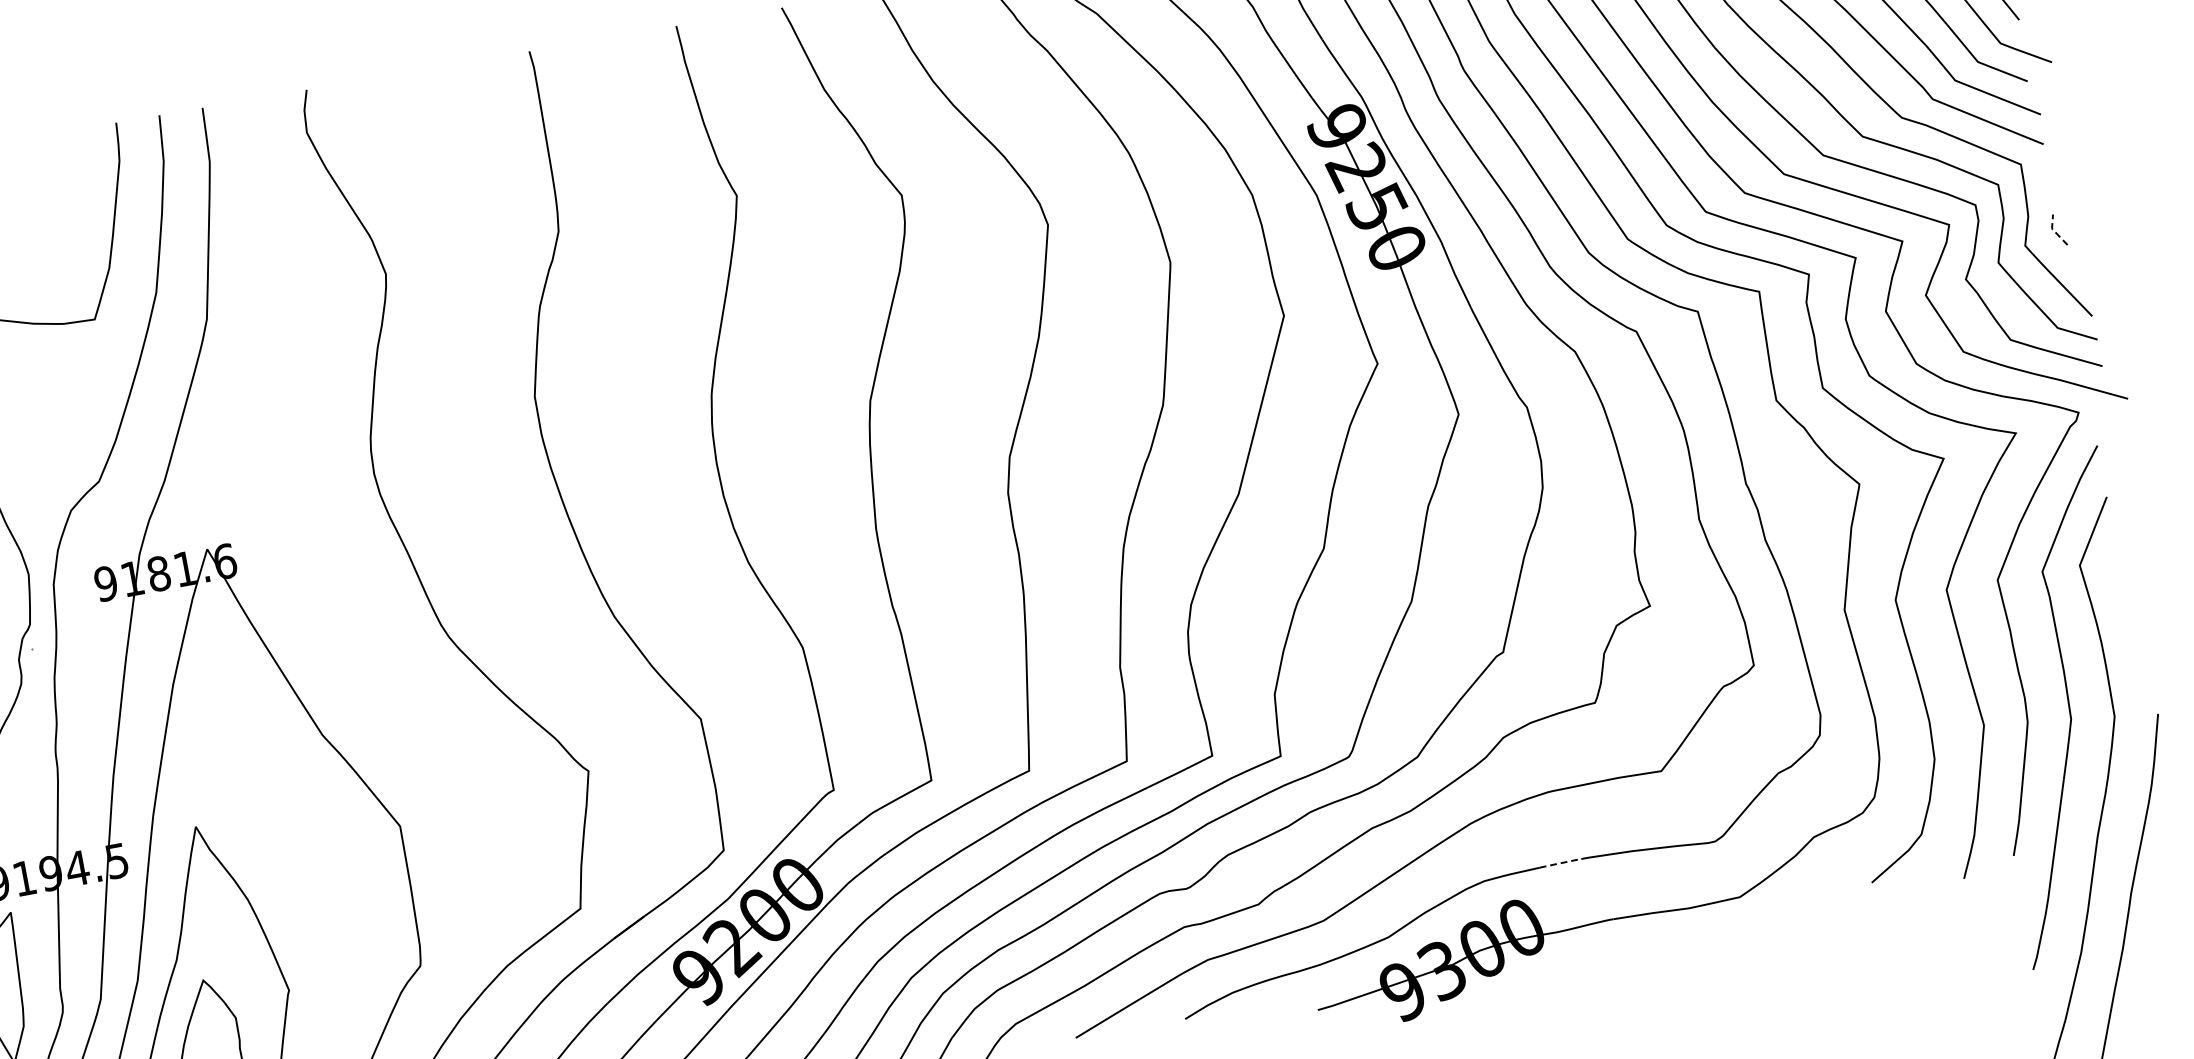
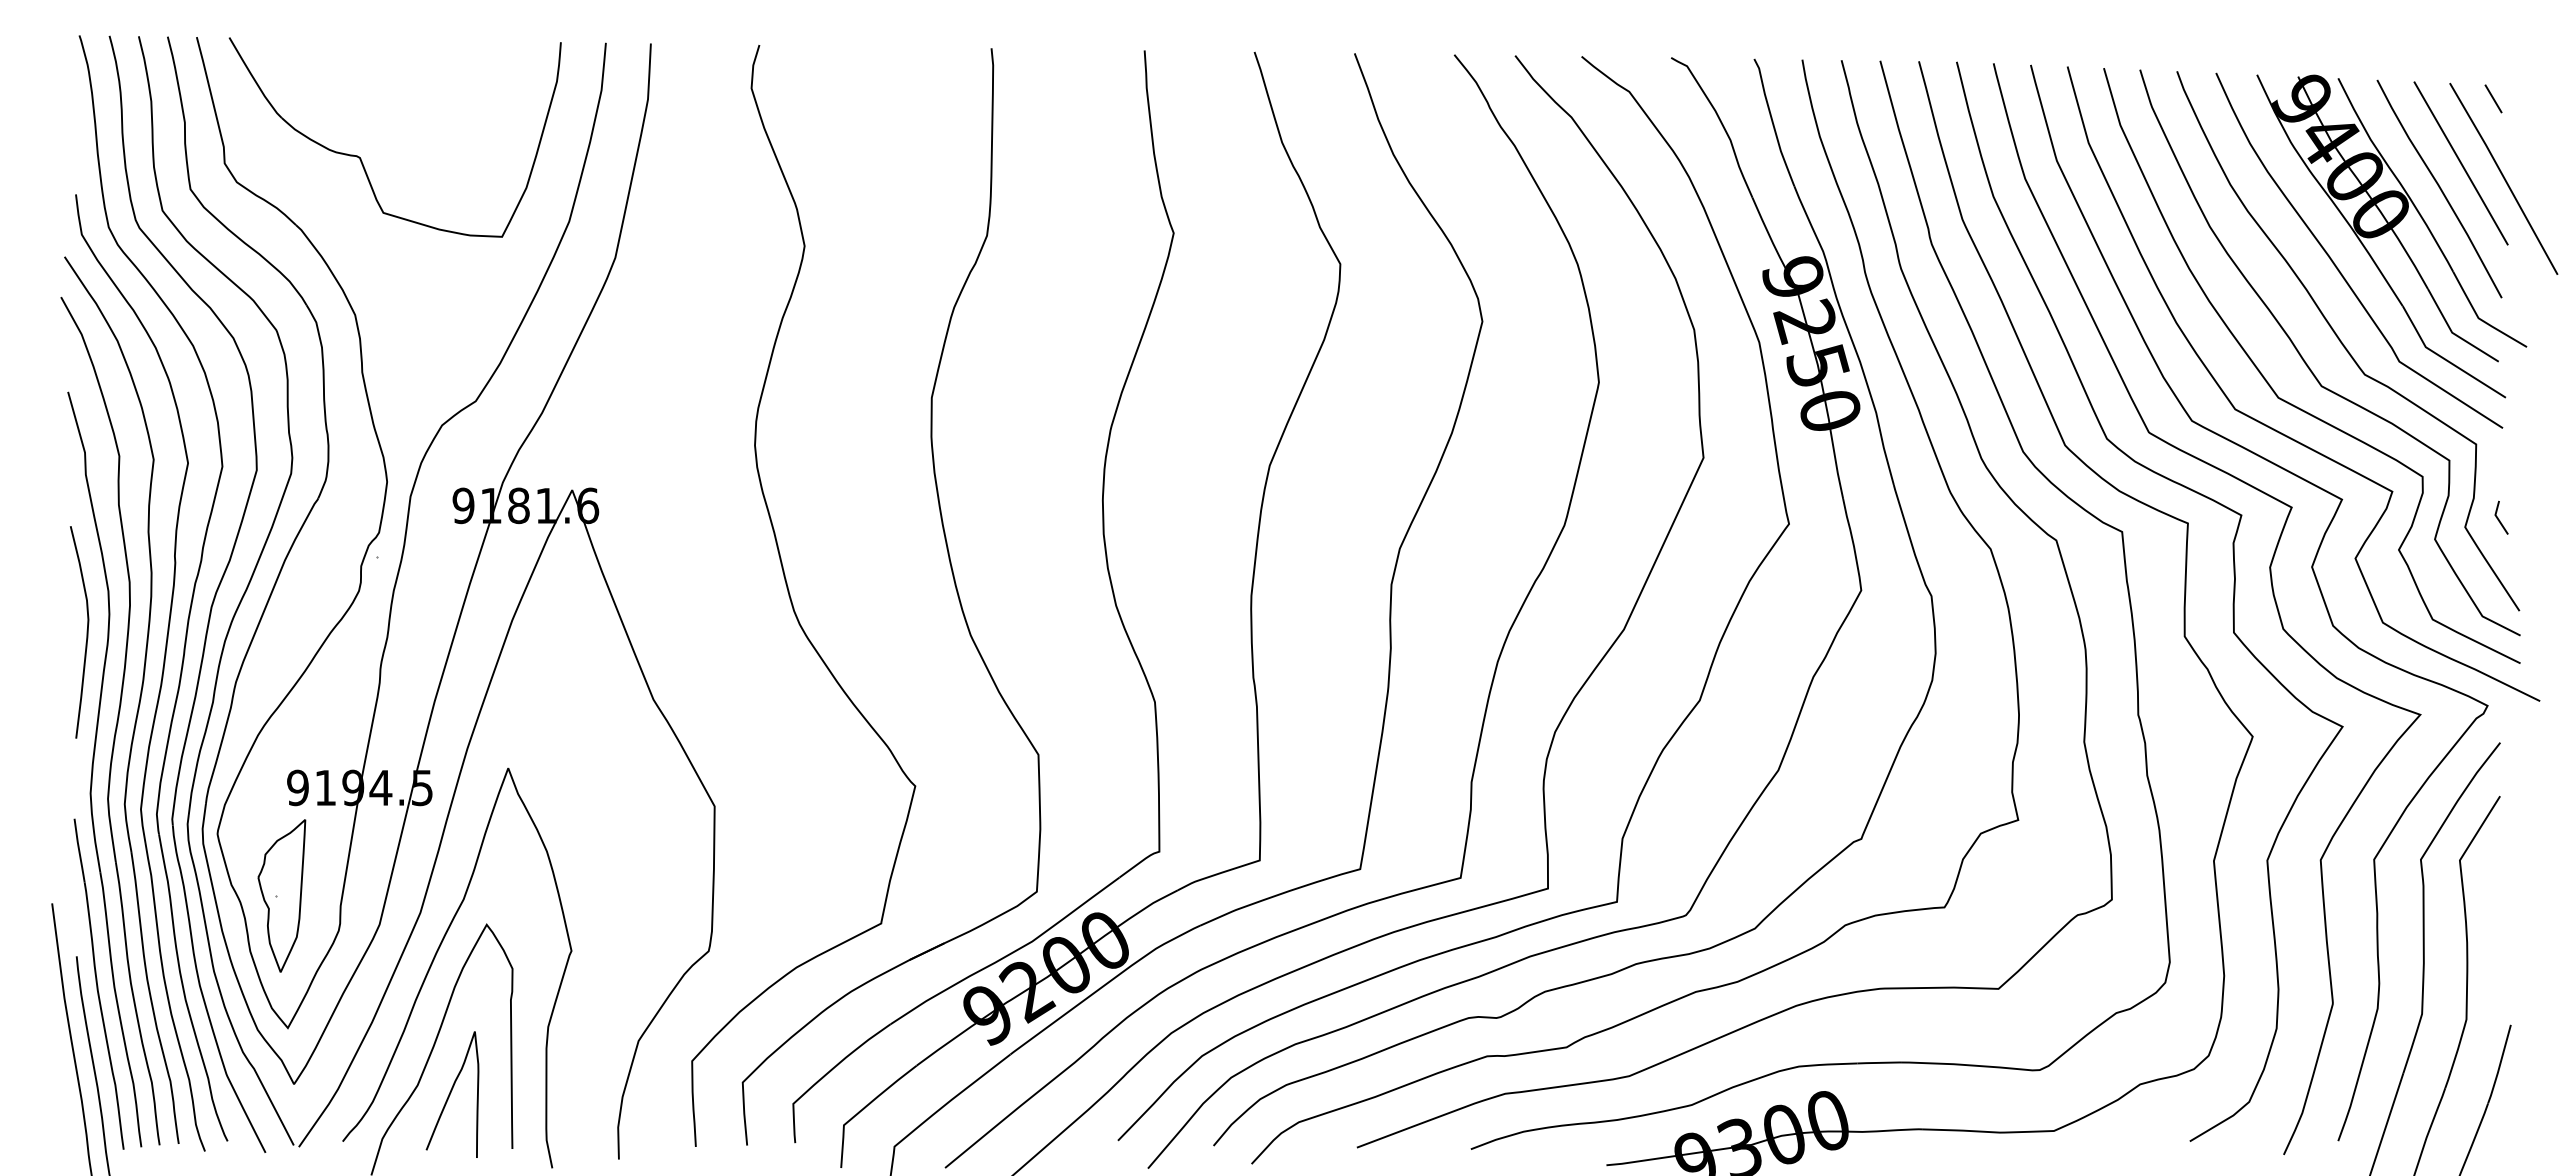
line: (2054, 231) -> (2497, 518), dashed -> solid
line: (1561, 862) -> (1880, 1062), dashed -> solid

